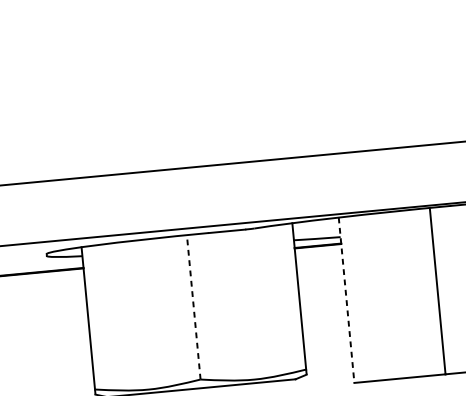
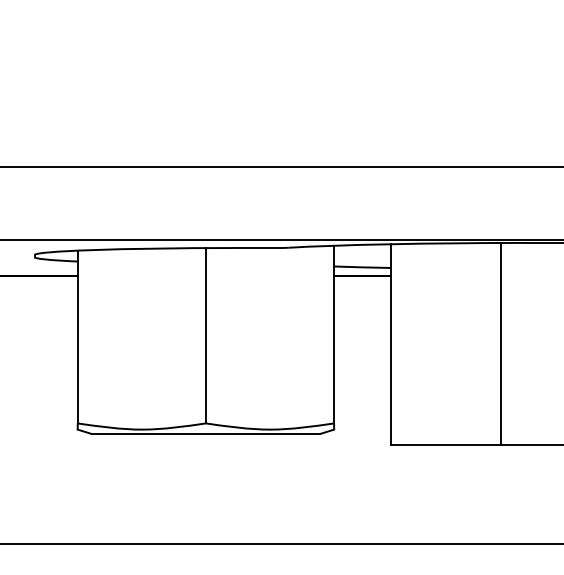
line: (346, 300) -> (390, 345), dashed -> solid
line: (193, 307) -> (205, 335), dashed -> solid

